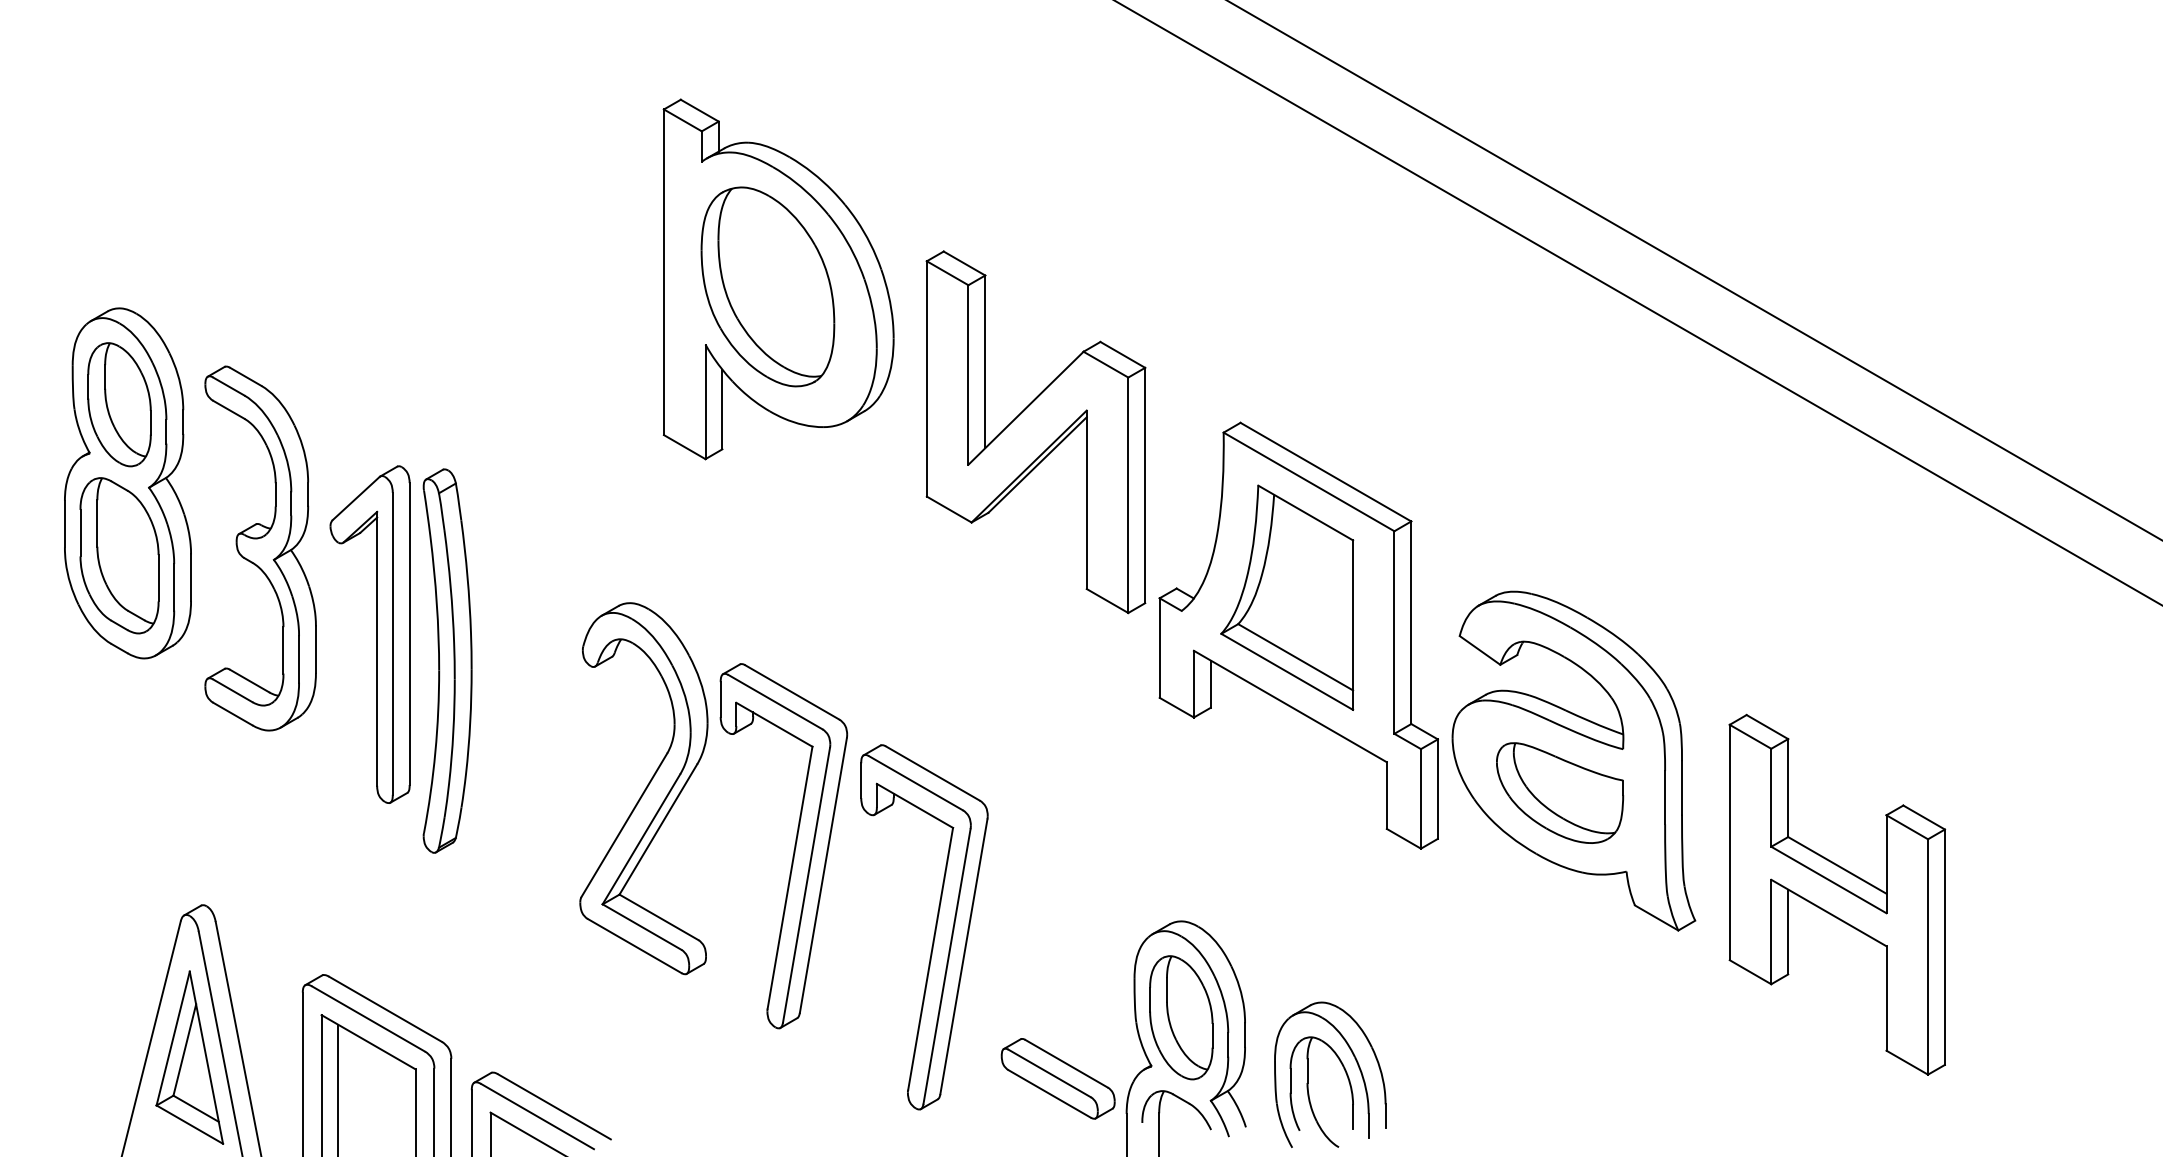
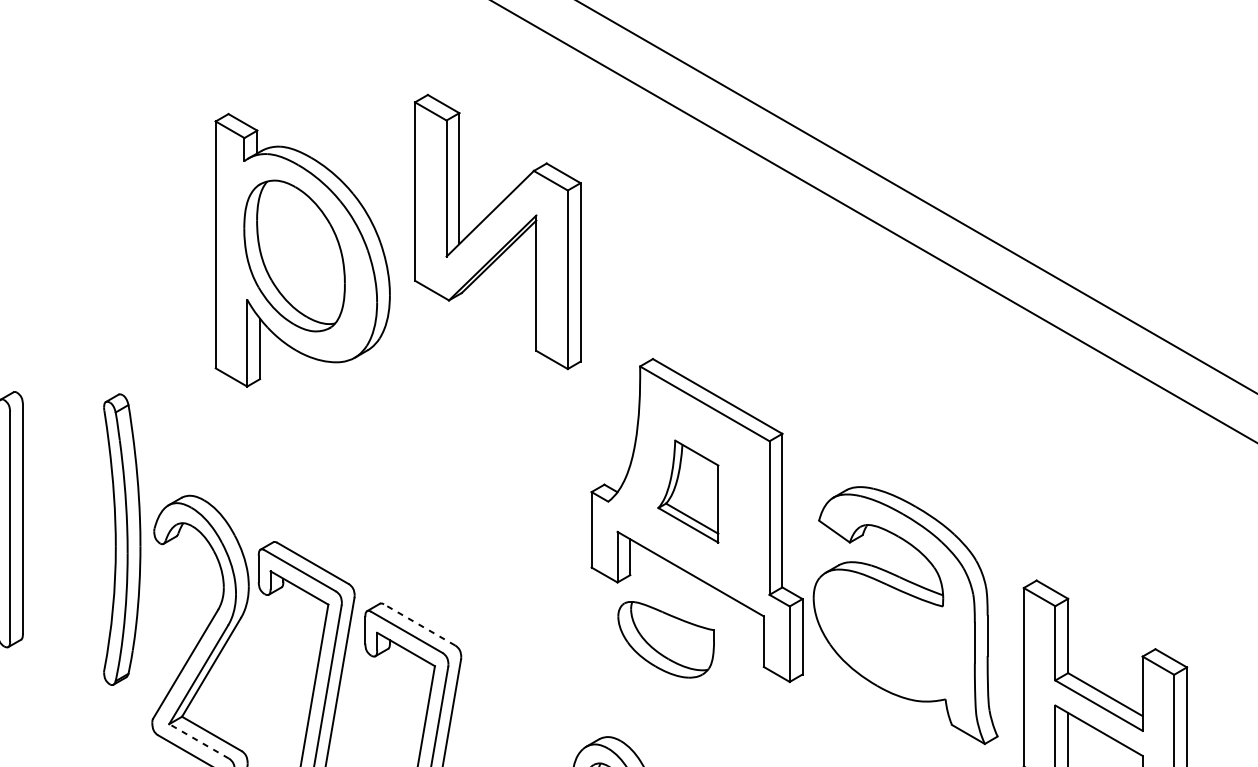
part: (1035, 432) -> (497, 232), moved
part: (1287, 597) -> (688, 491), size x0.6
part: (447, 660) -> (122, 539), moved
line: (932, 773) -> (419, 624), solid -> dashed
part: (1560, 792) -> (666, 639), moved
line: (641, 926) -> (198, 740), solid -> dashed

